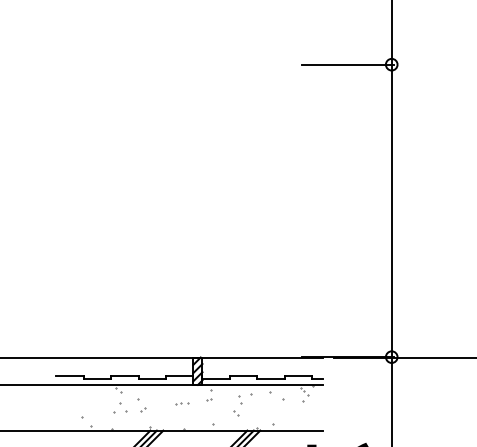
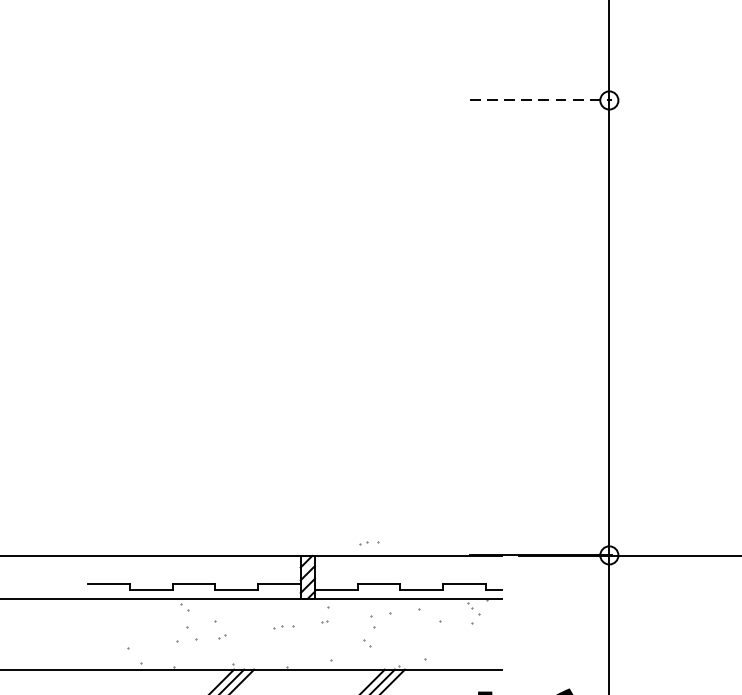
line: (347, 64) -> (540, 100), solid -> dashed
part: (237, 349) -> (369, 543), added

